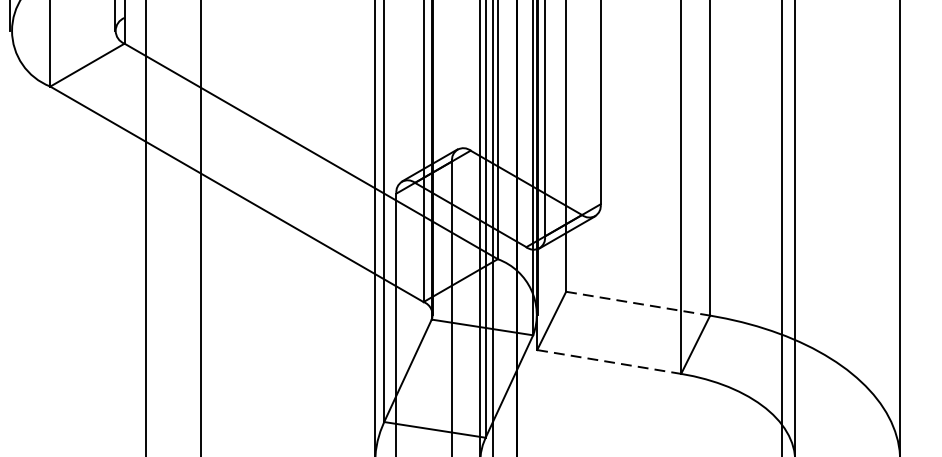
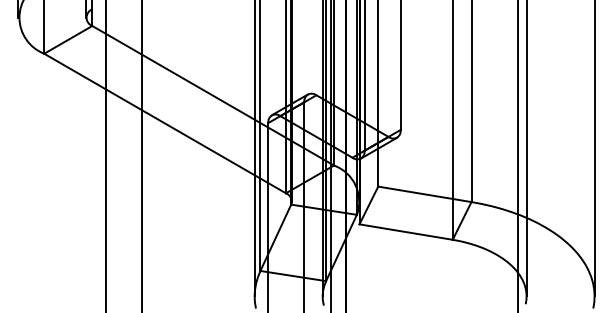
line: (639, 303) -> (425, 194), dashed -> solid
line: (609, 362) -> (406, 232), dashed -> solid

